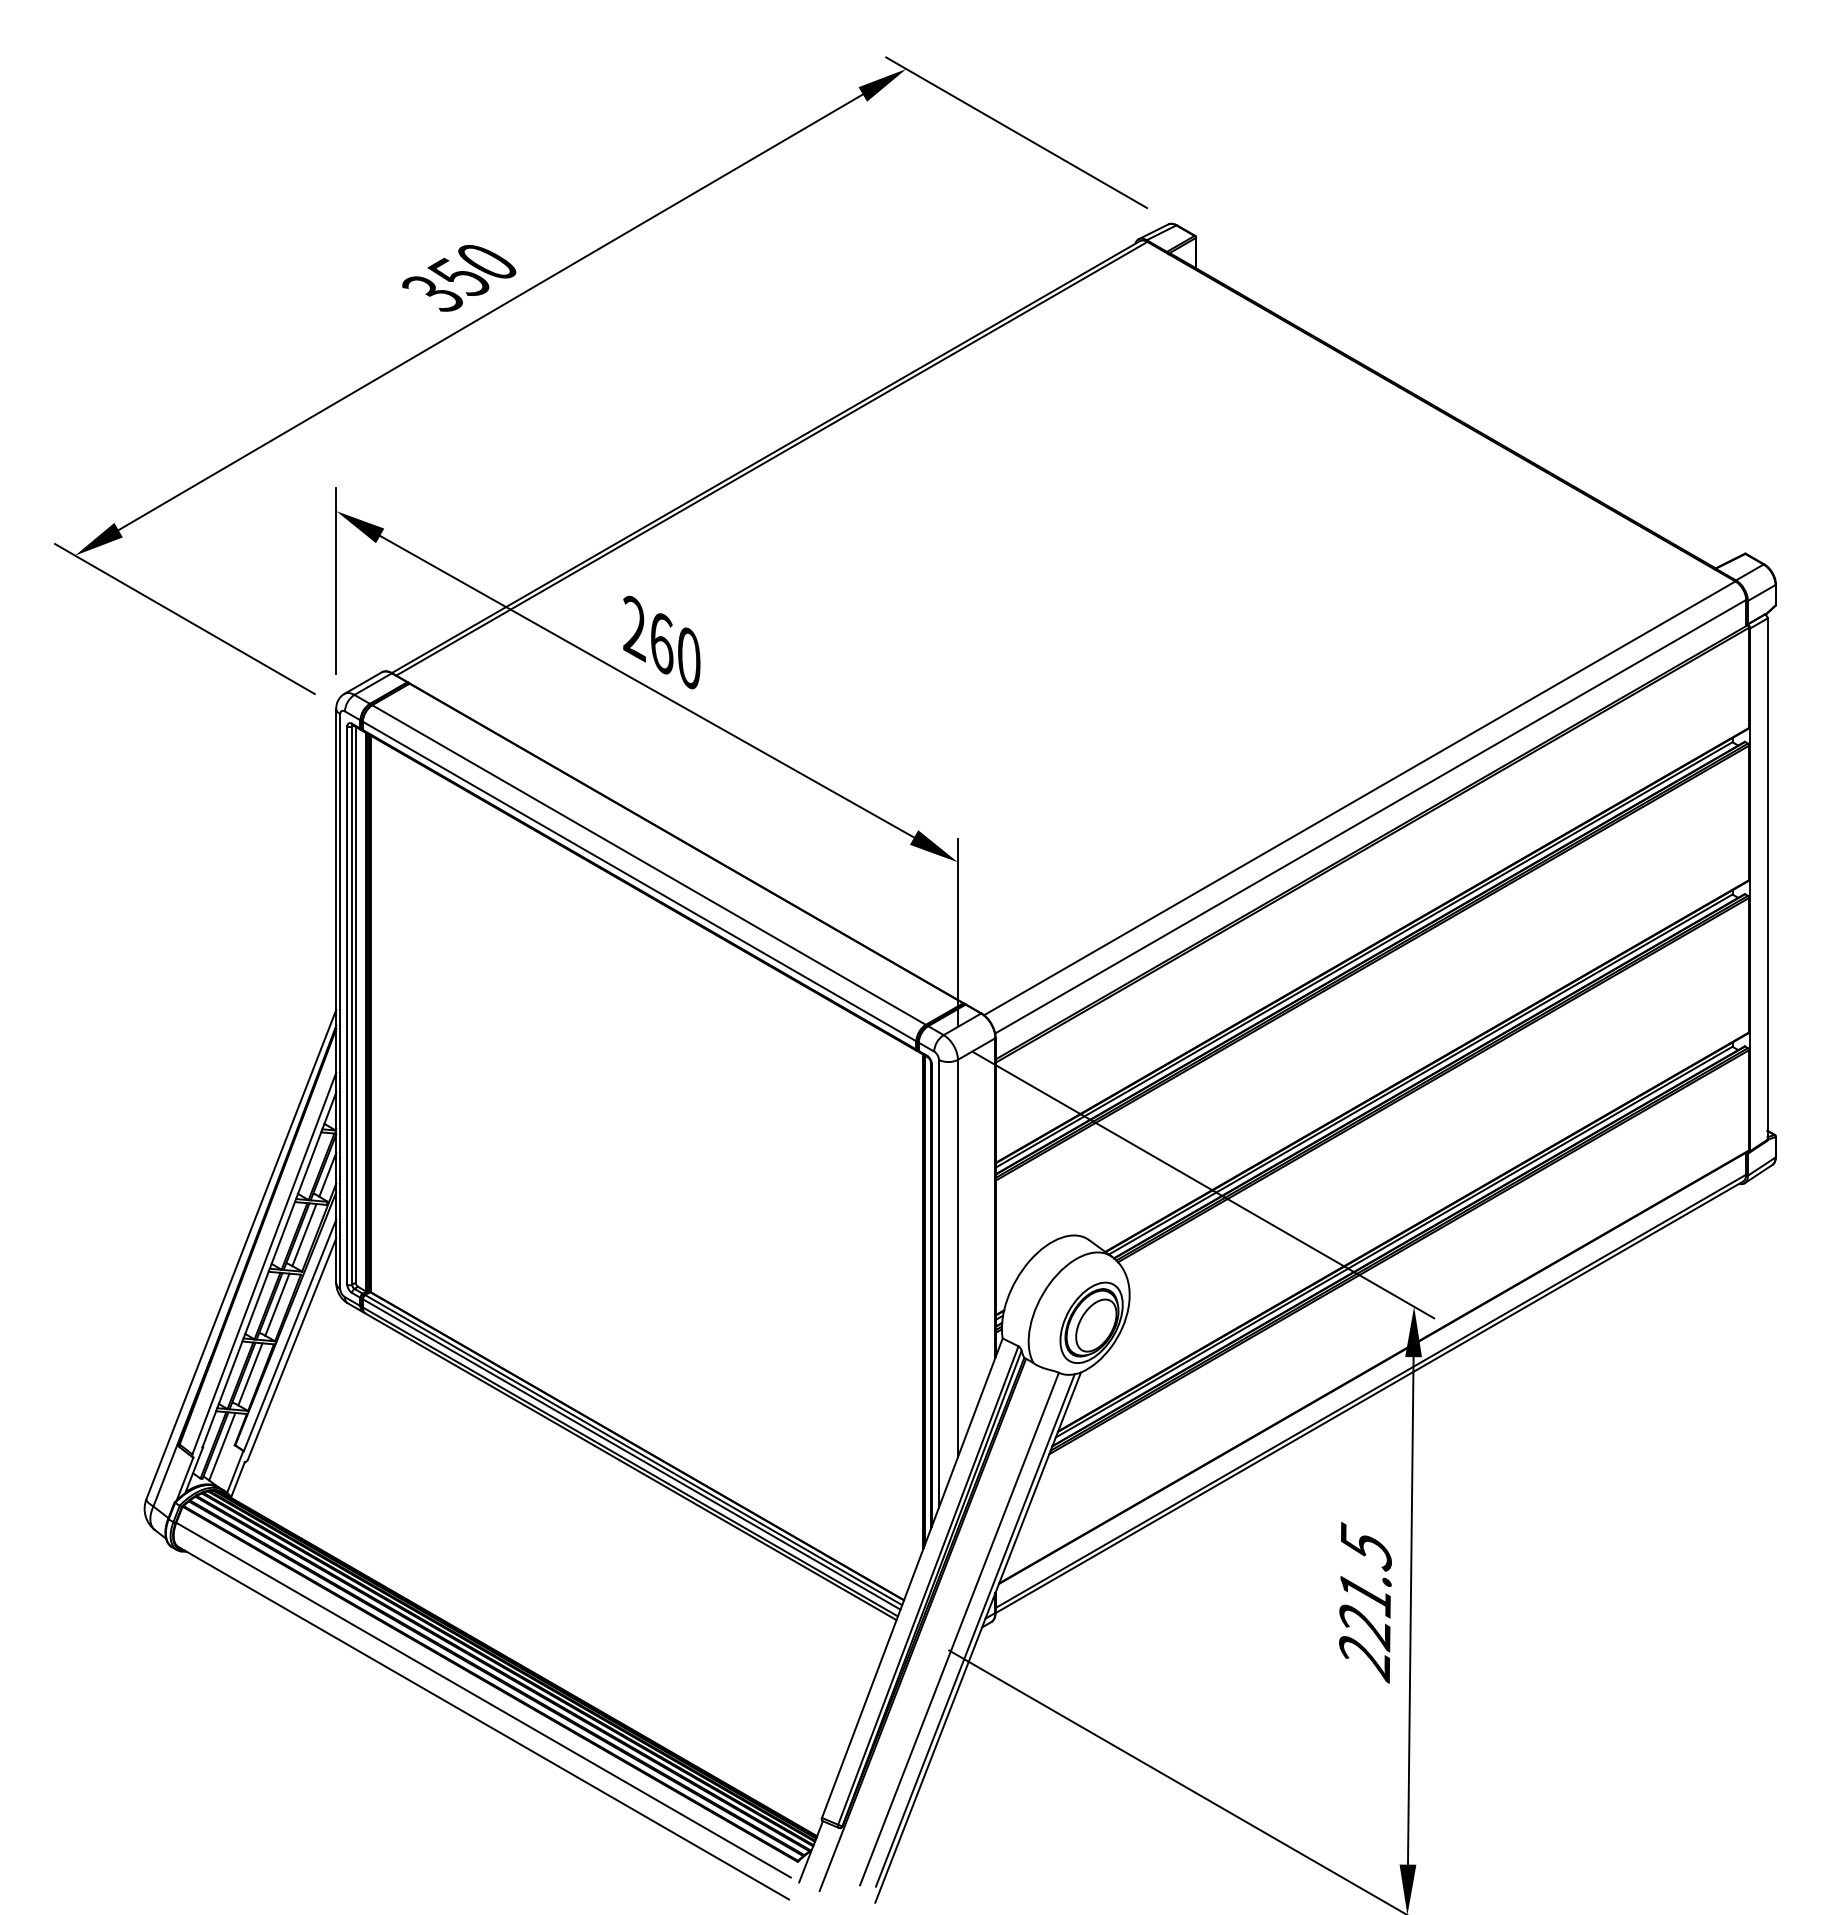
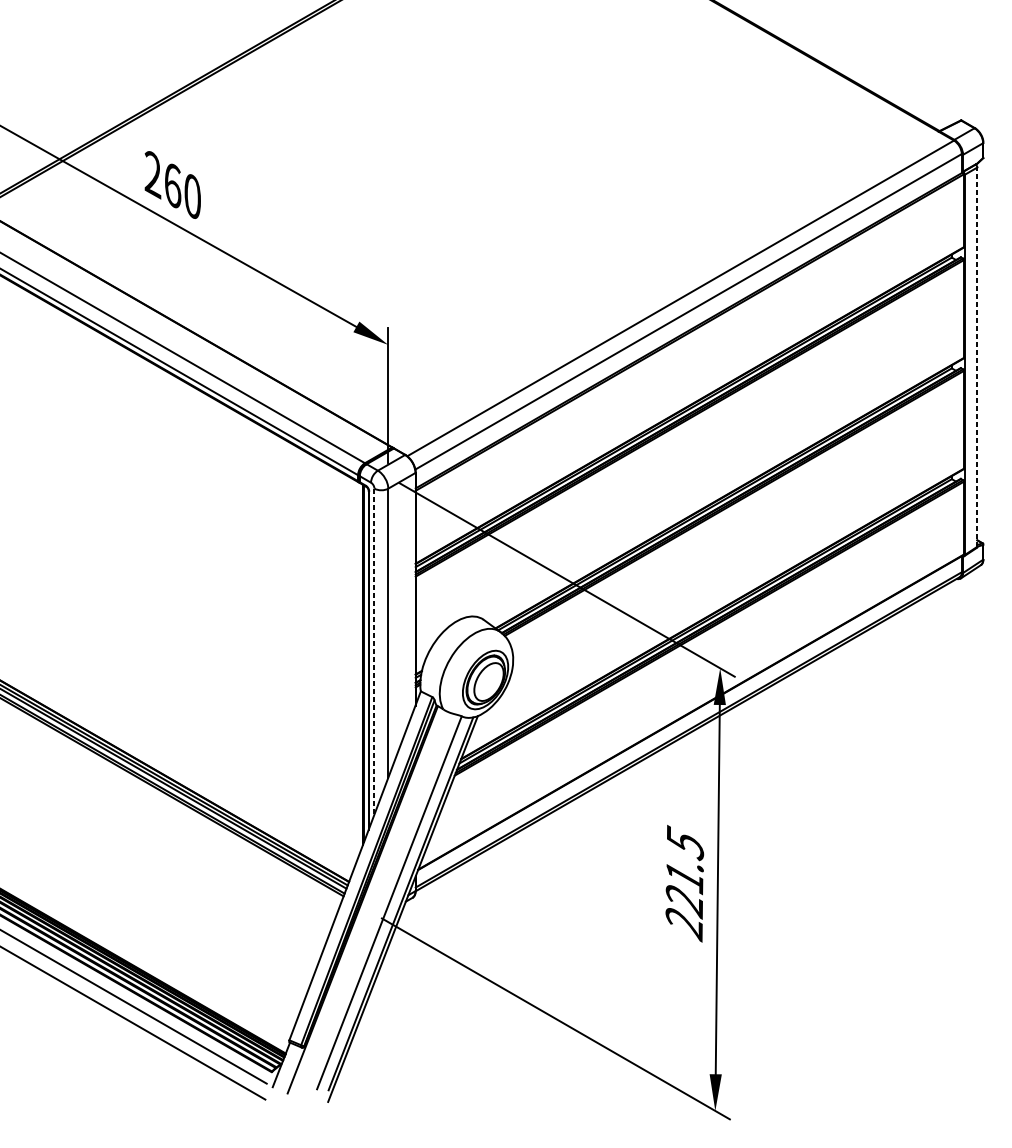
line: (1767, 879) -> (977, 357), solid -> dashed
line: (938, 1283) -> (374, 651), solid -> dashed

